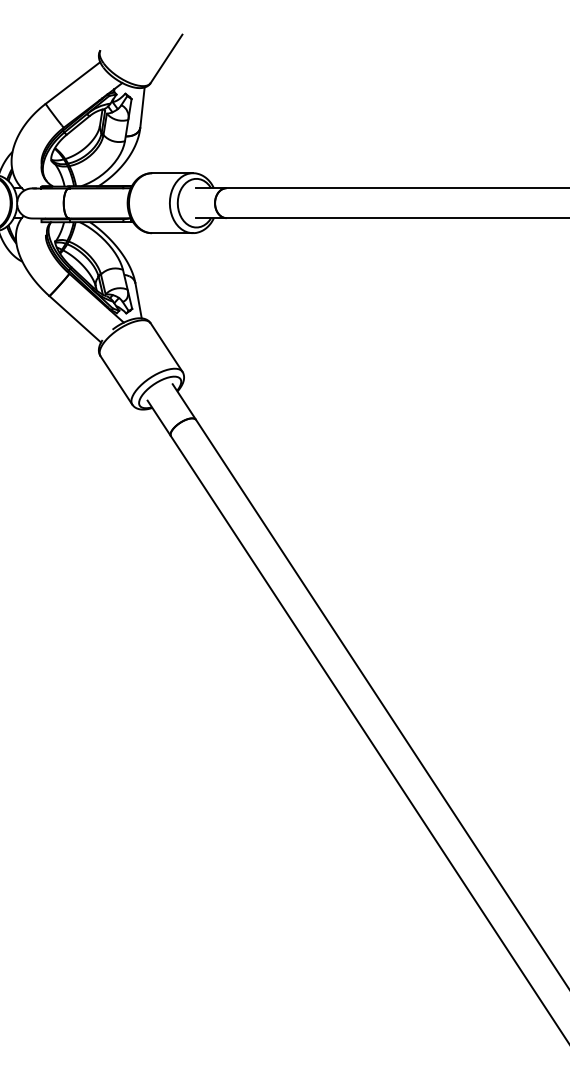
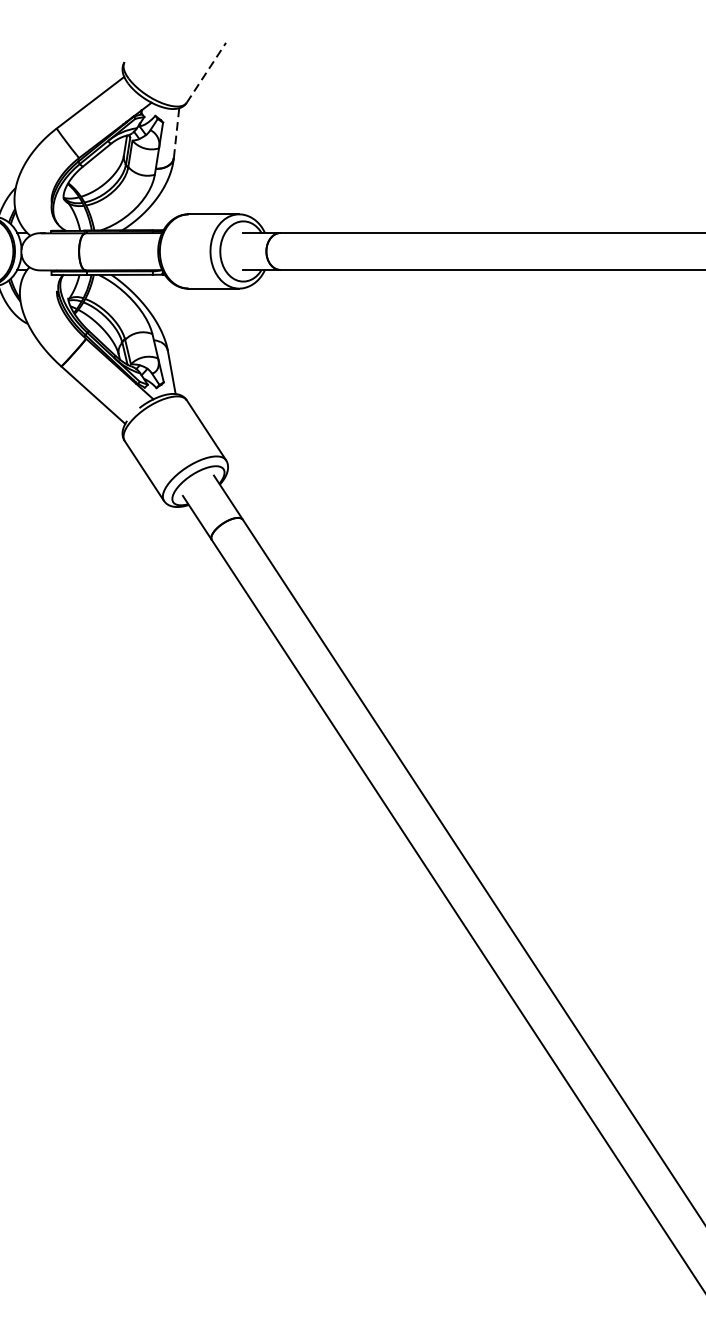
line: (166, 58) -> (206, 72), solid -> dashed
line: (142, 106) -> (176, 131), solid -> dashed

